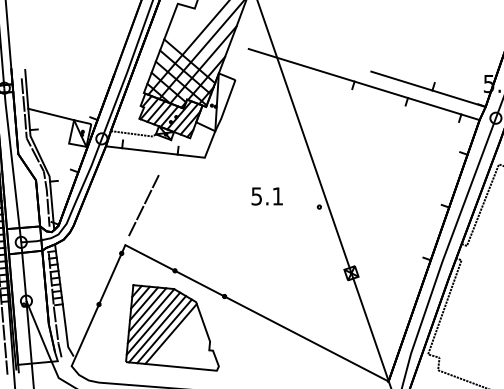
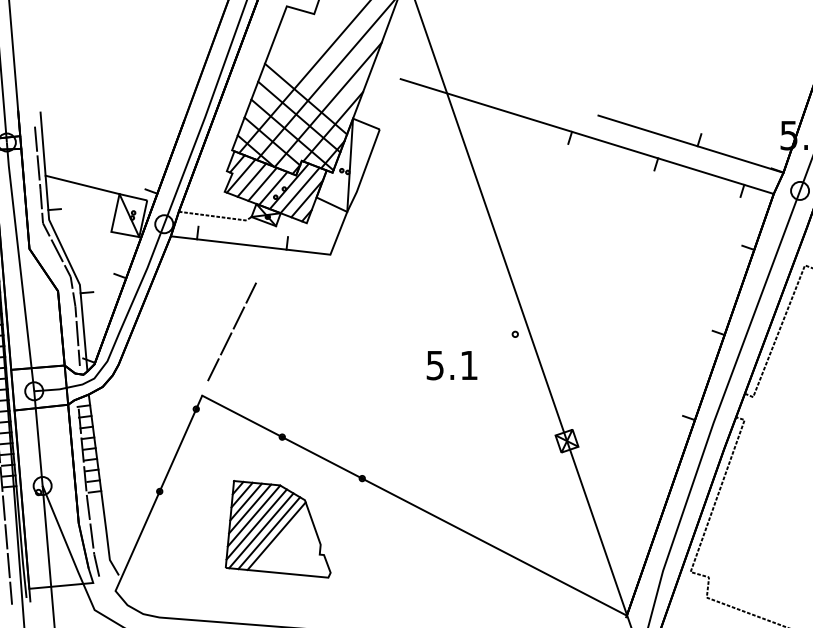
text: (266, 196) -> (450, 365), moved
part: (172, 327) -> (278, 528), size x0.7

